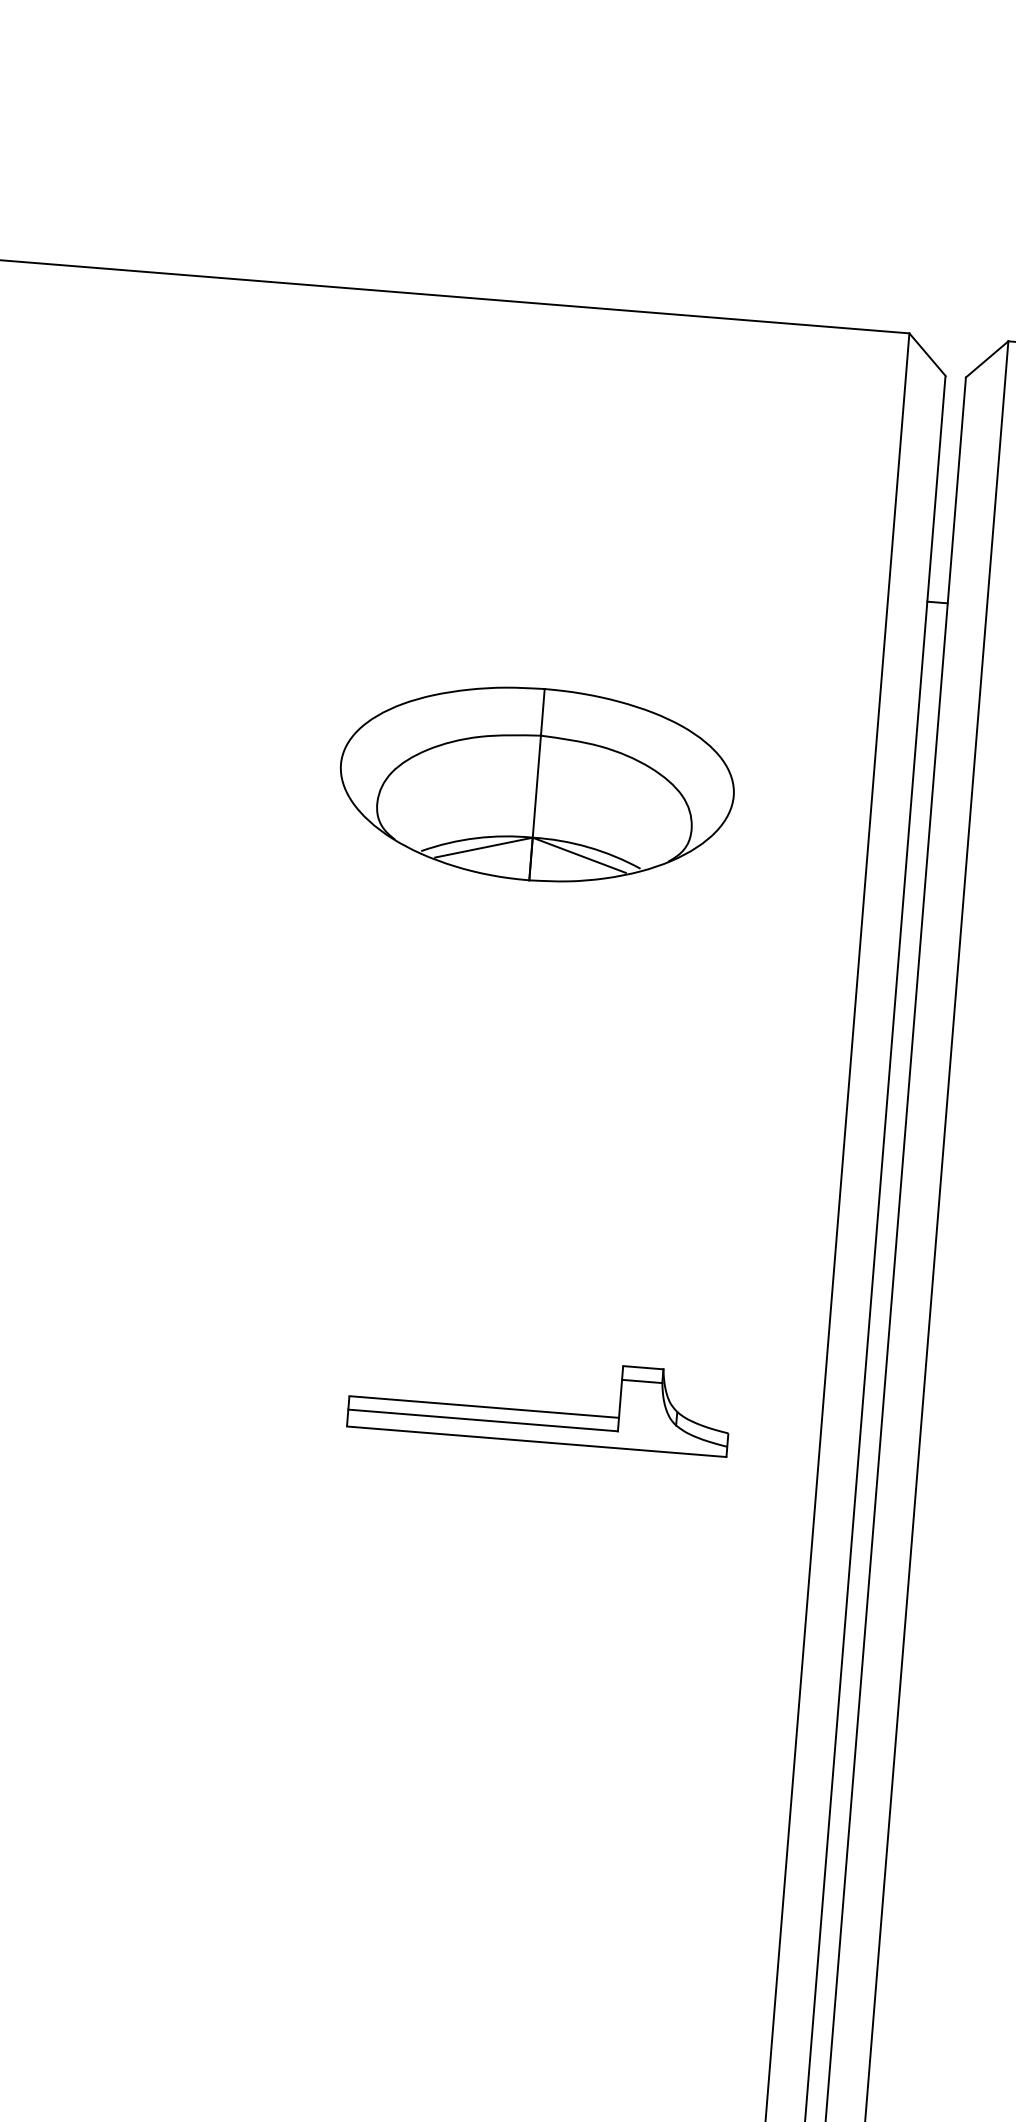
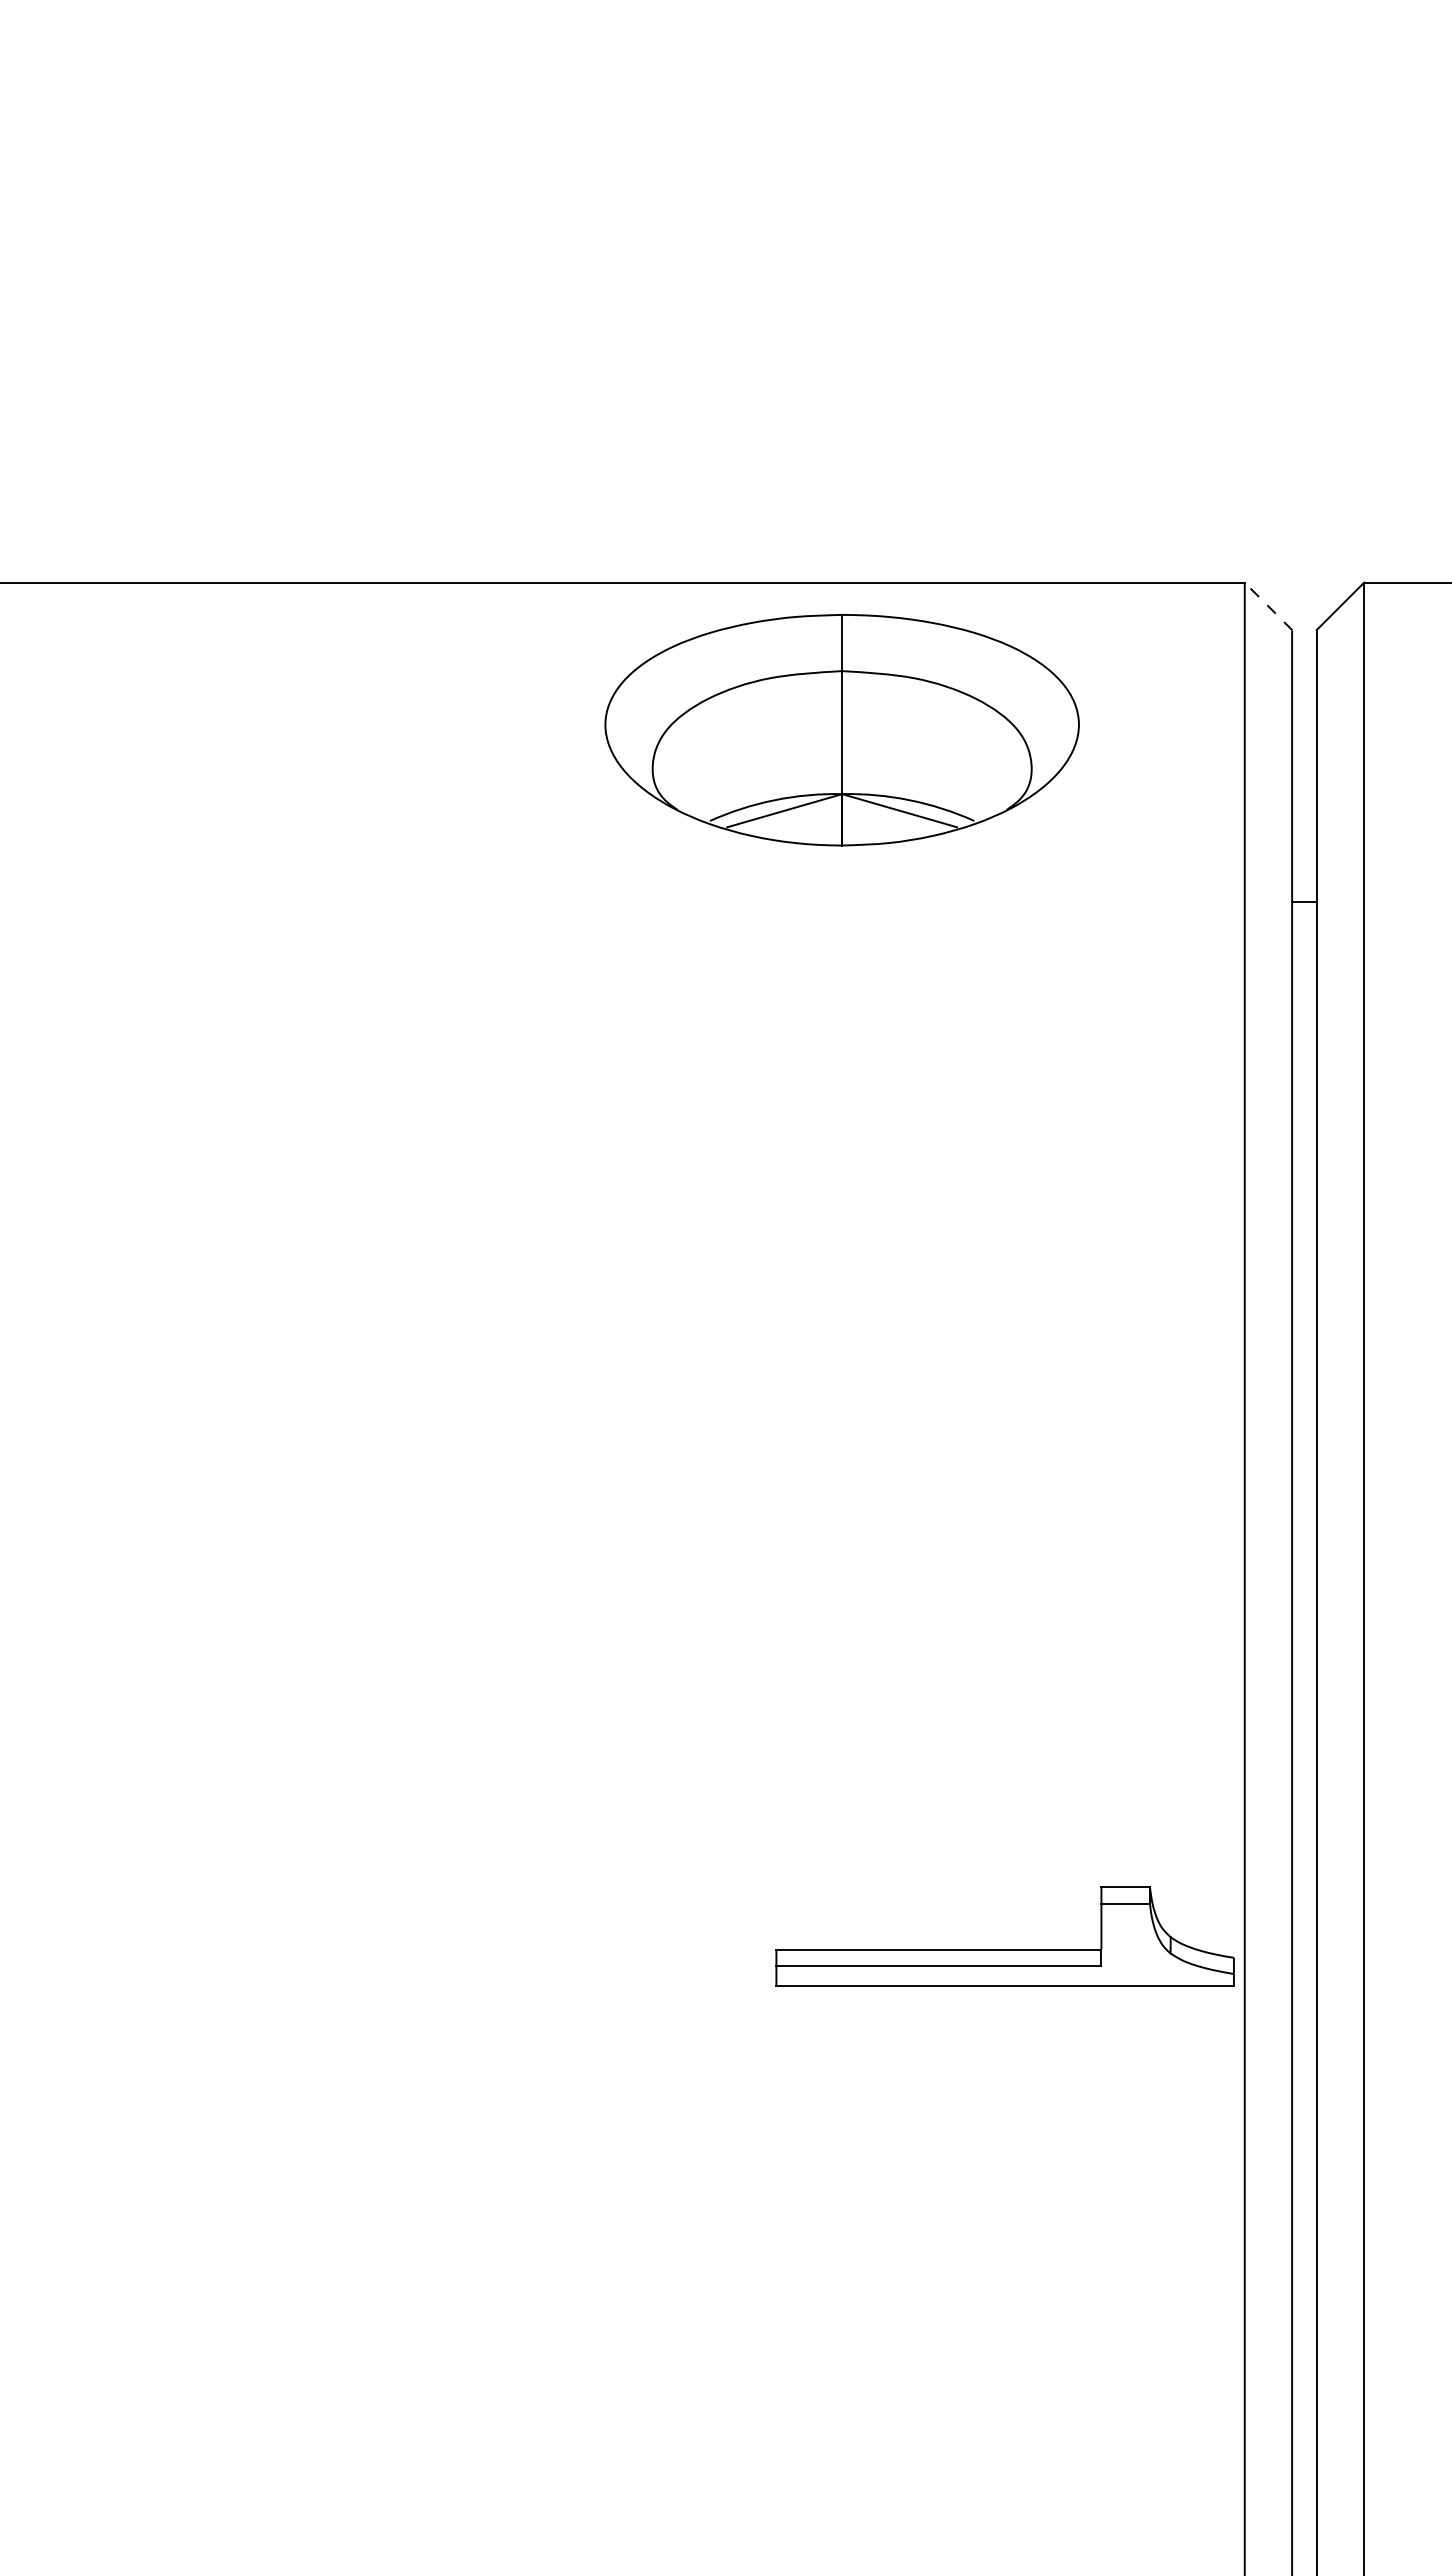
line: (927, 354) -> (1268, 606), solid -> dashed
part: (536, 784) -> (841, 730), moved
part: (538, 1411) -> (1004, 1949), moved

